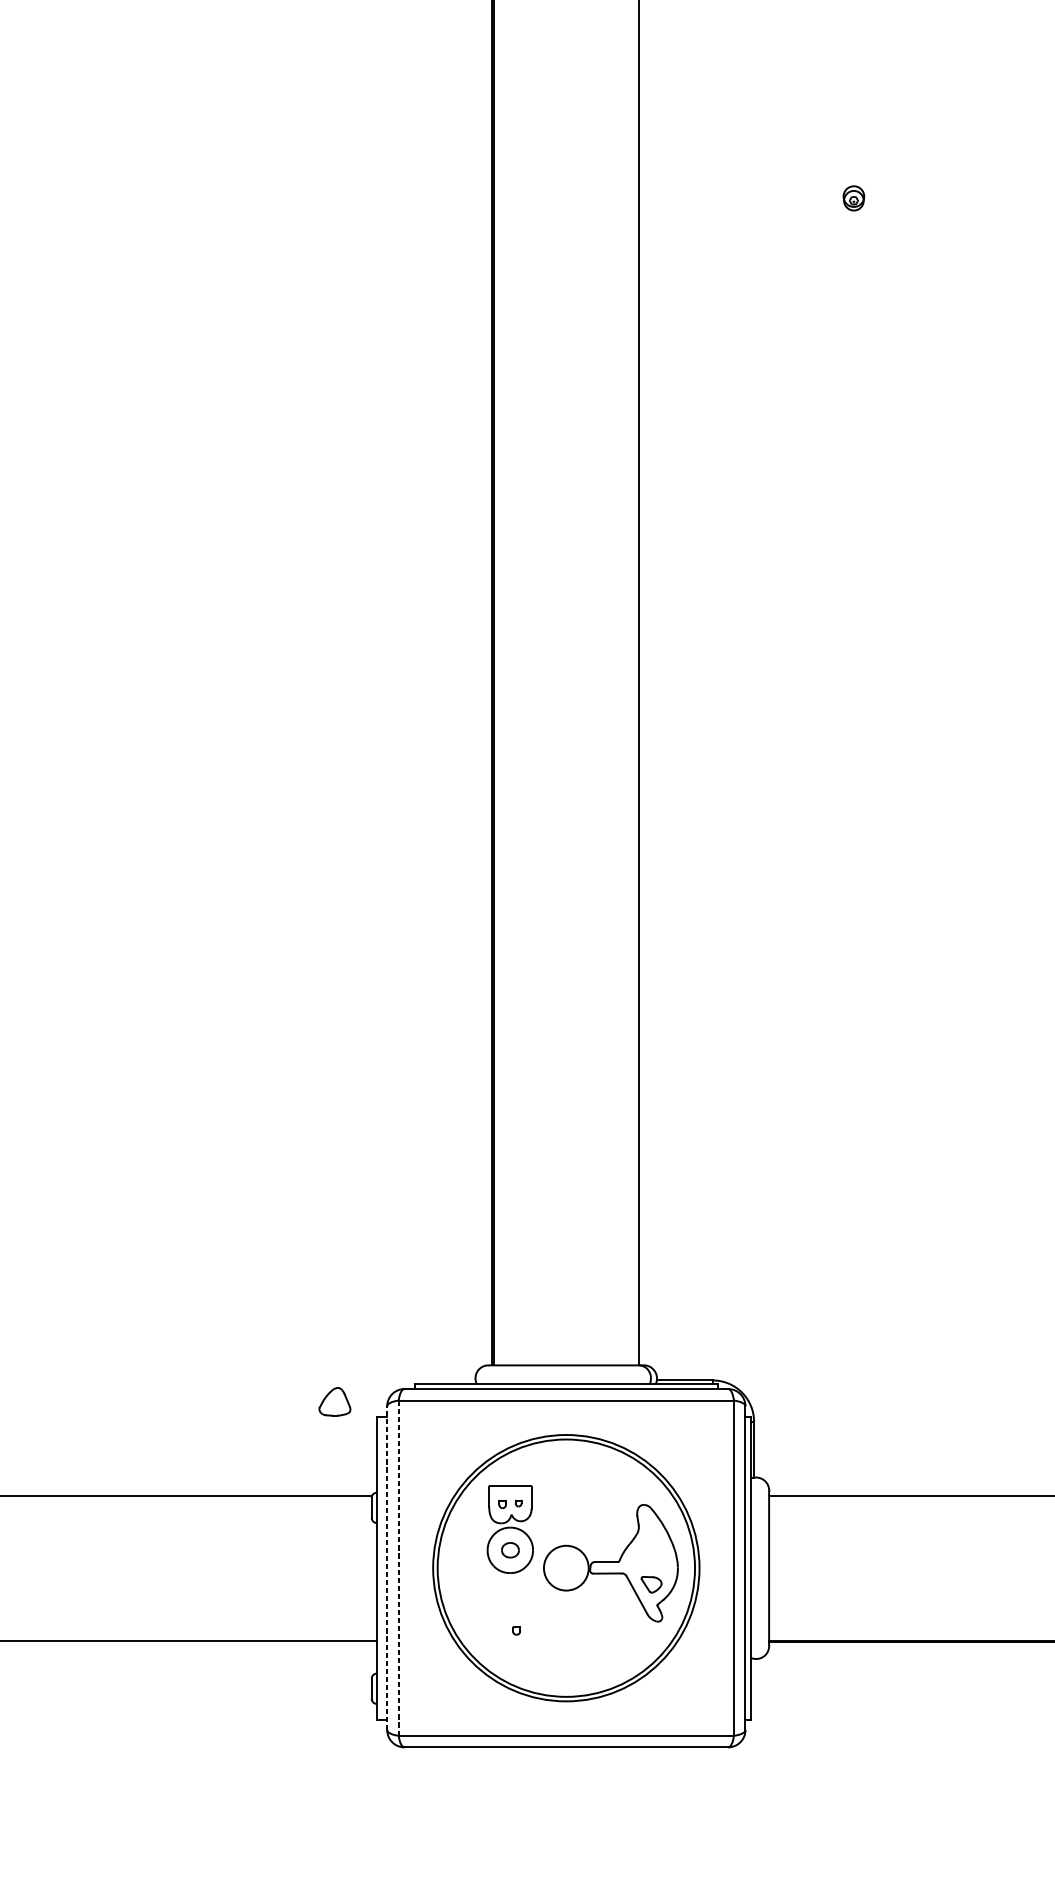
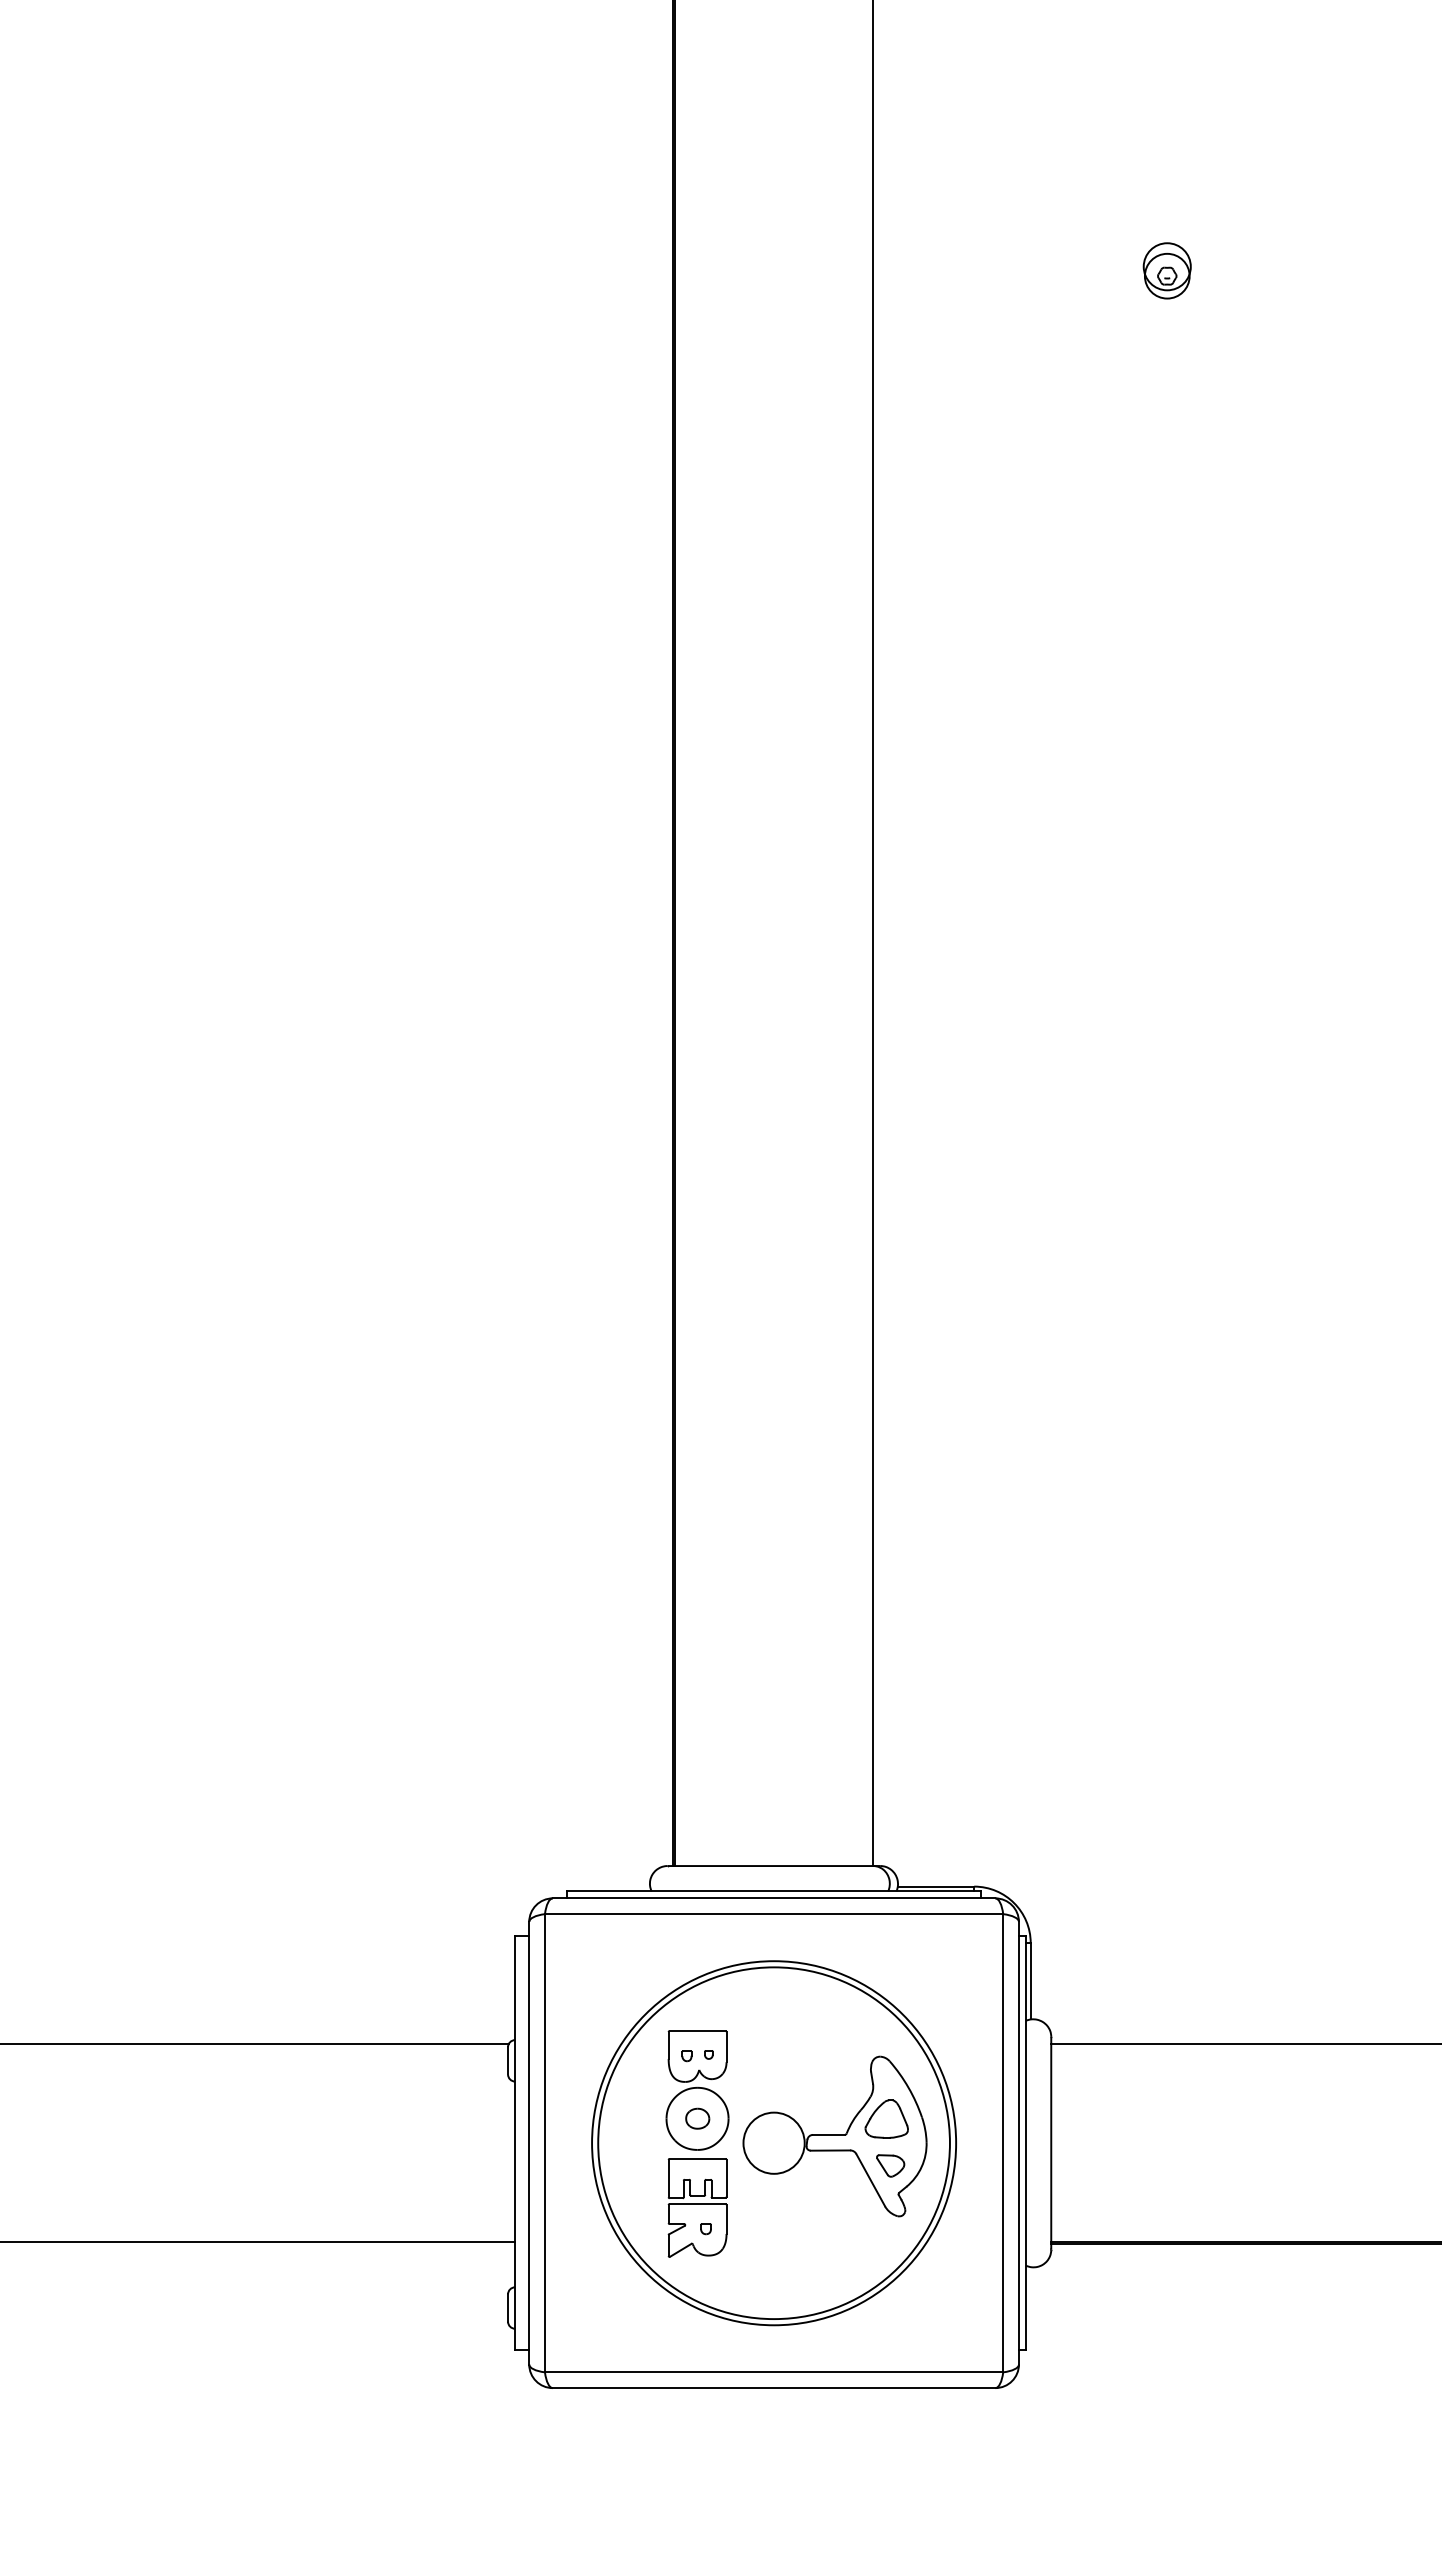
part: (853, 198) -> (1166, 270), size x1.67
part: (334, 1401) -> (886, 2118), moved
line: (387, 1567) -> (529, 2142), dashed -> solid
line: (398, 1568) -> (544, 2143), dashed -> solid
part: (510, 1615) -> (697, 2207), added

